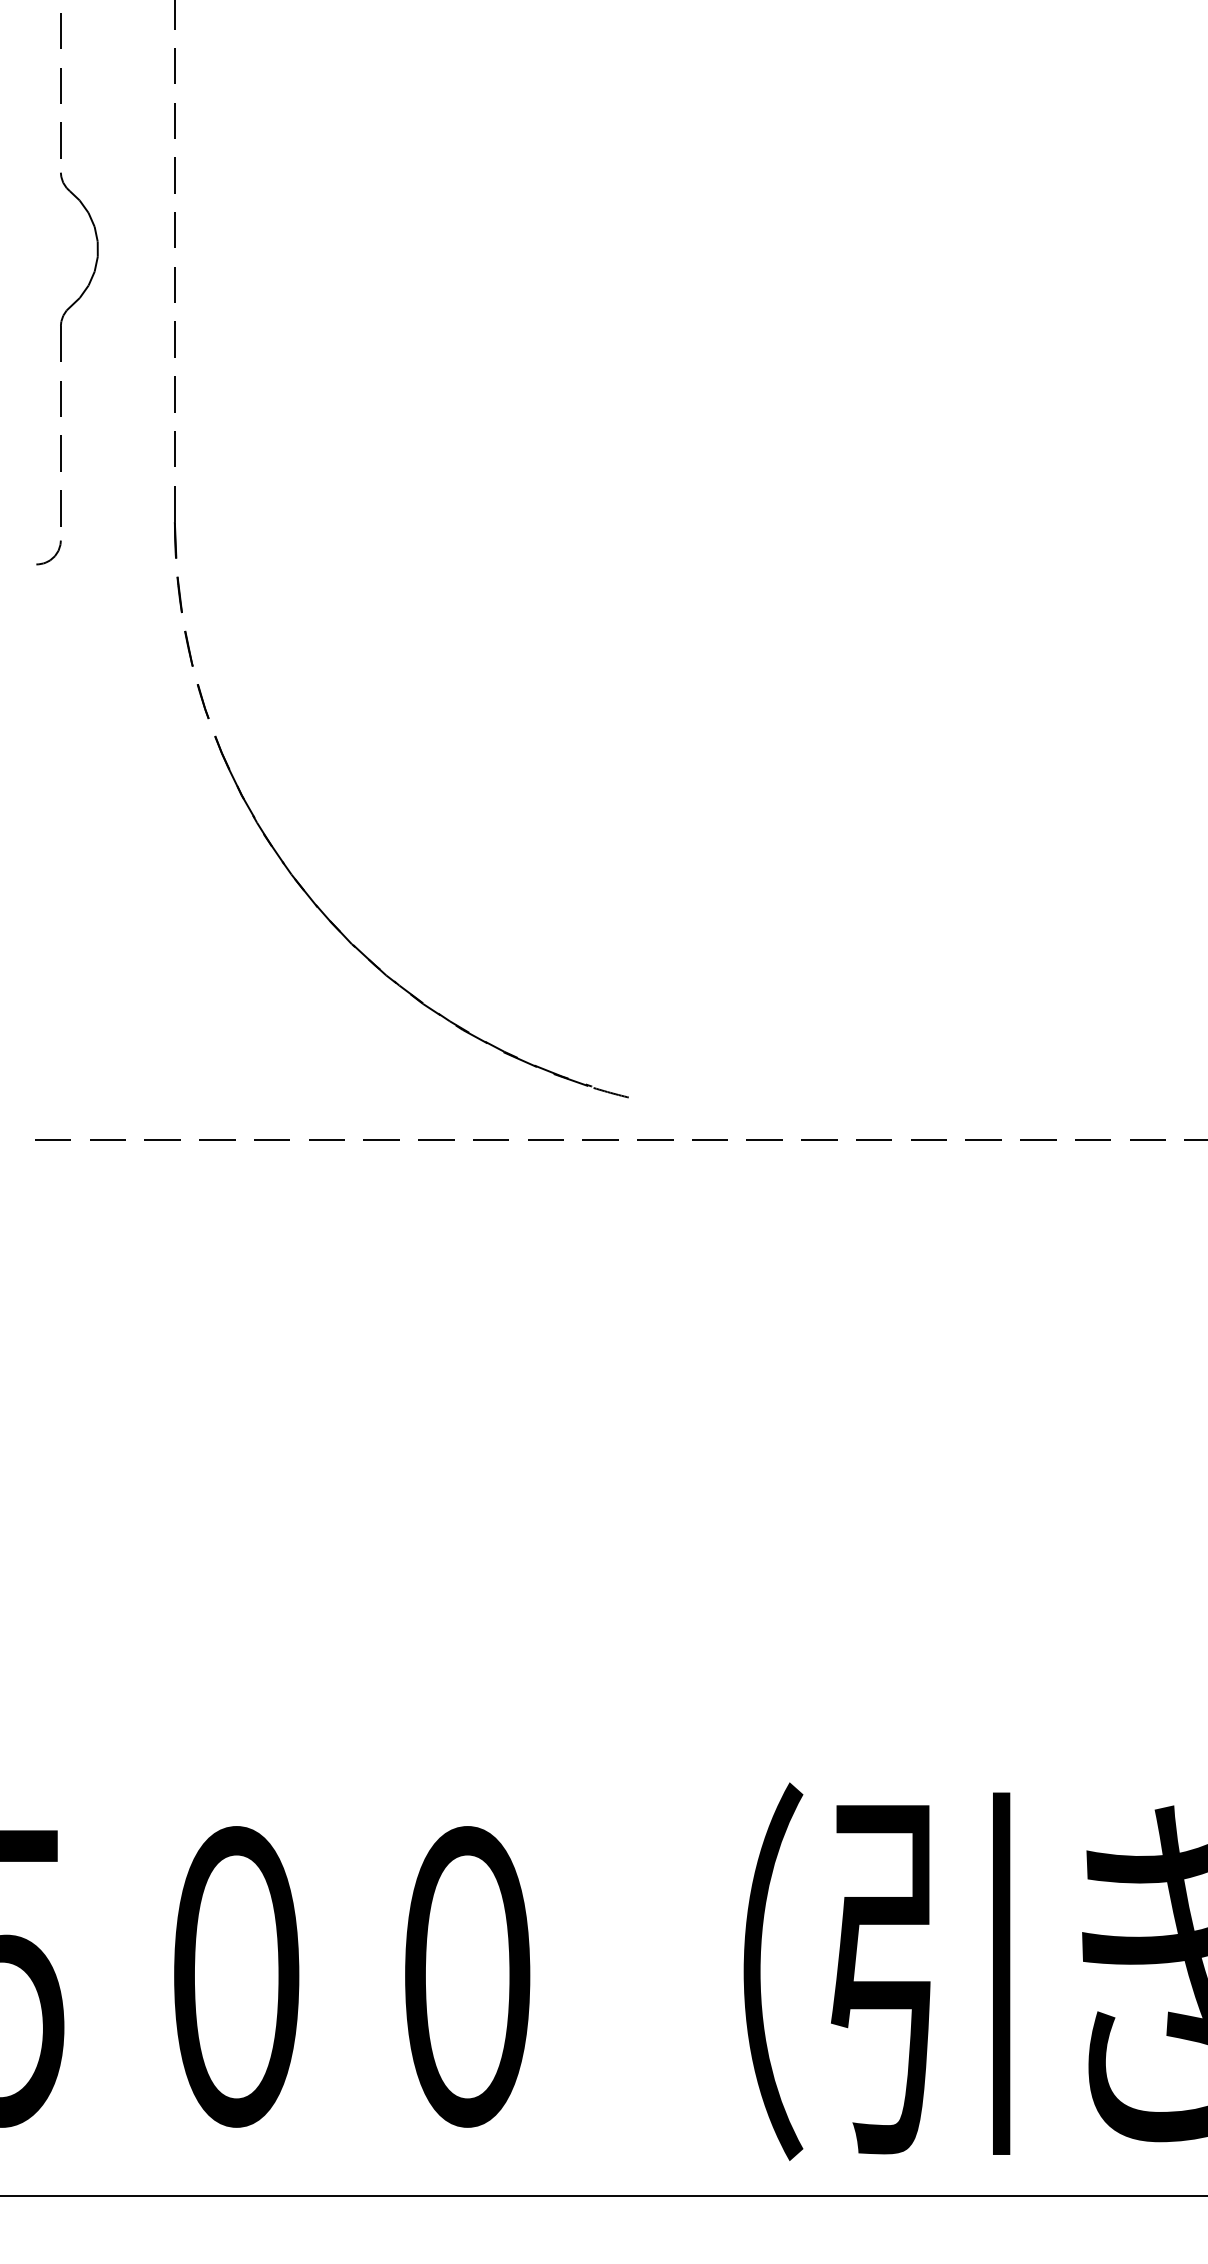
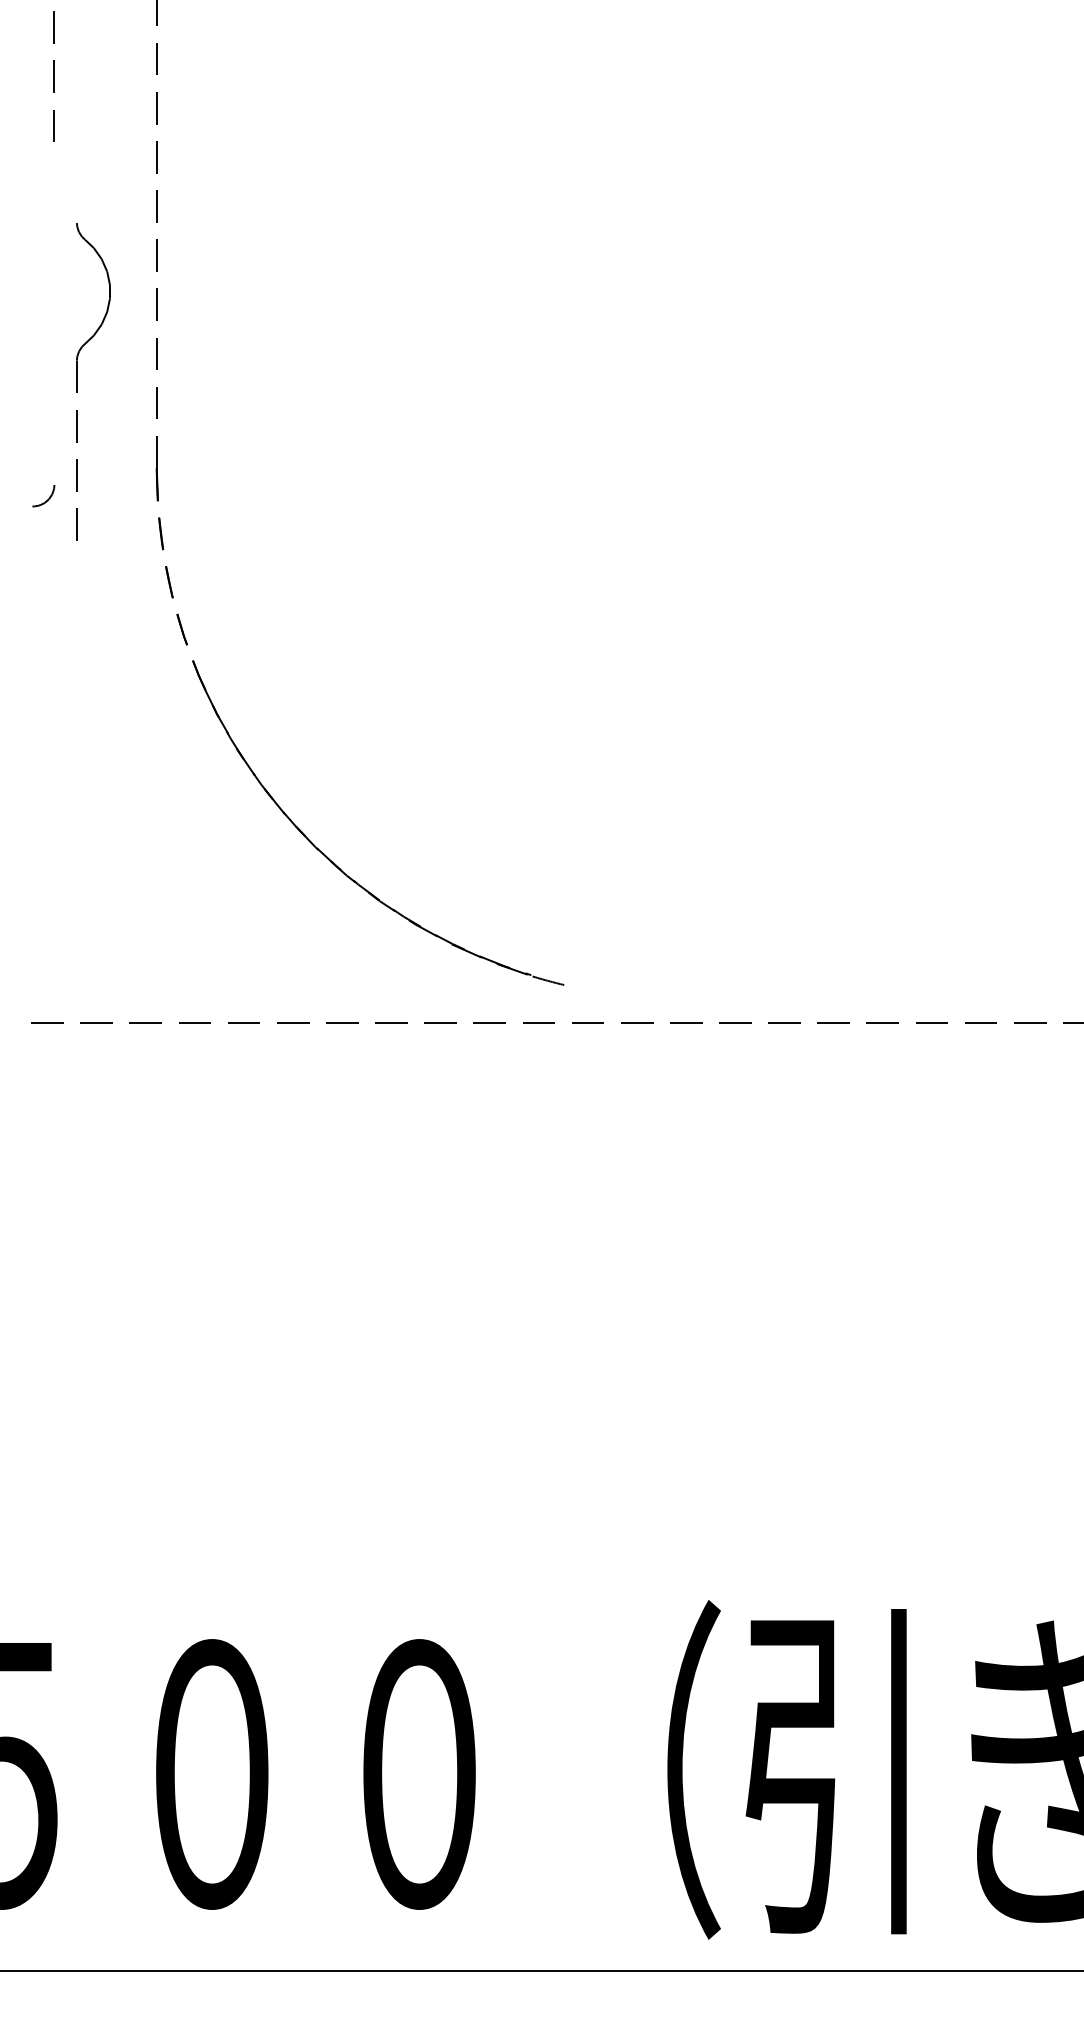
part: (61, 349) -> (77, 381), moved

